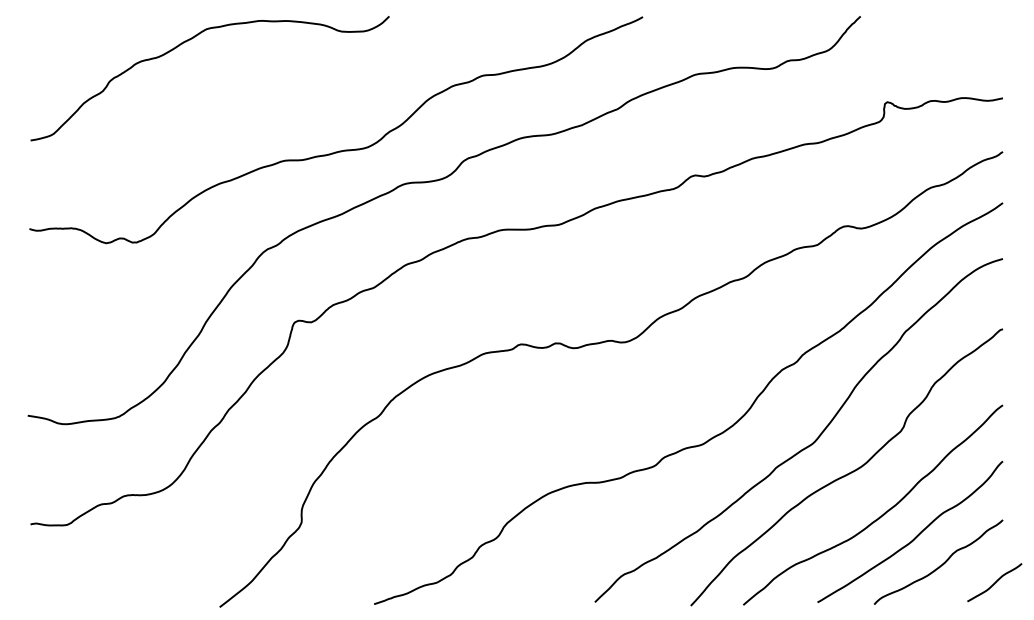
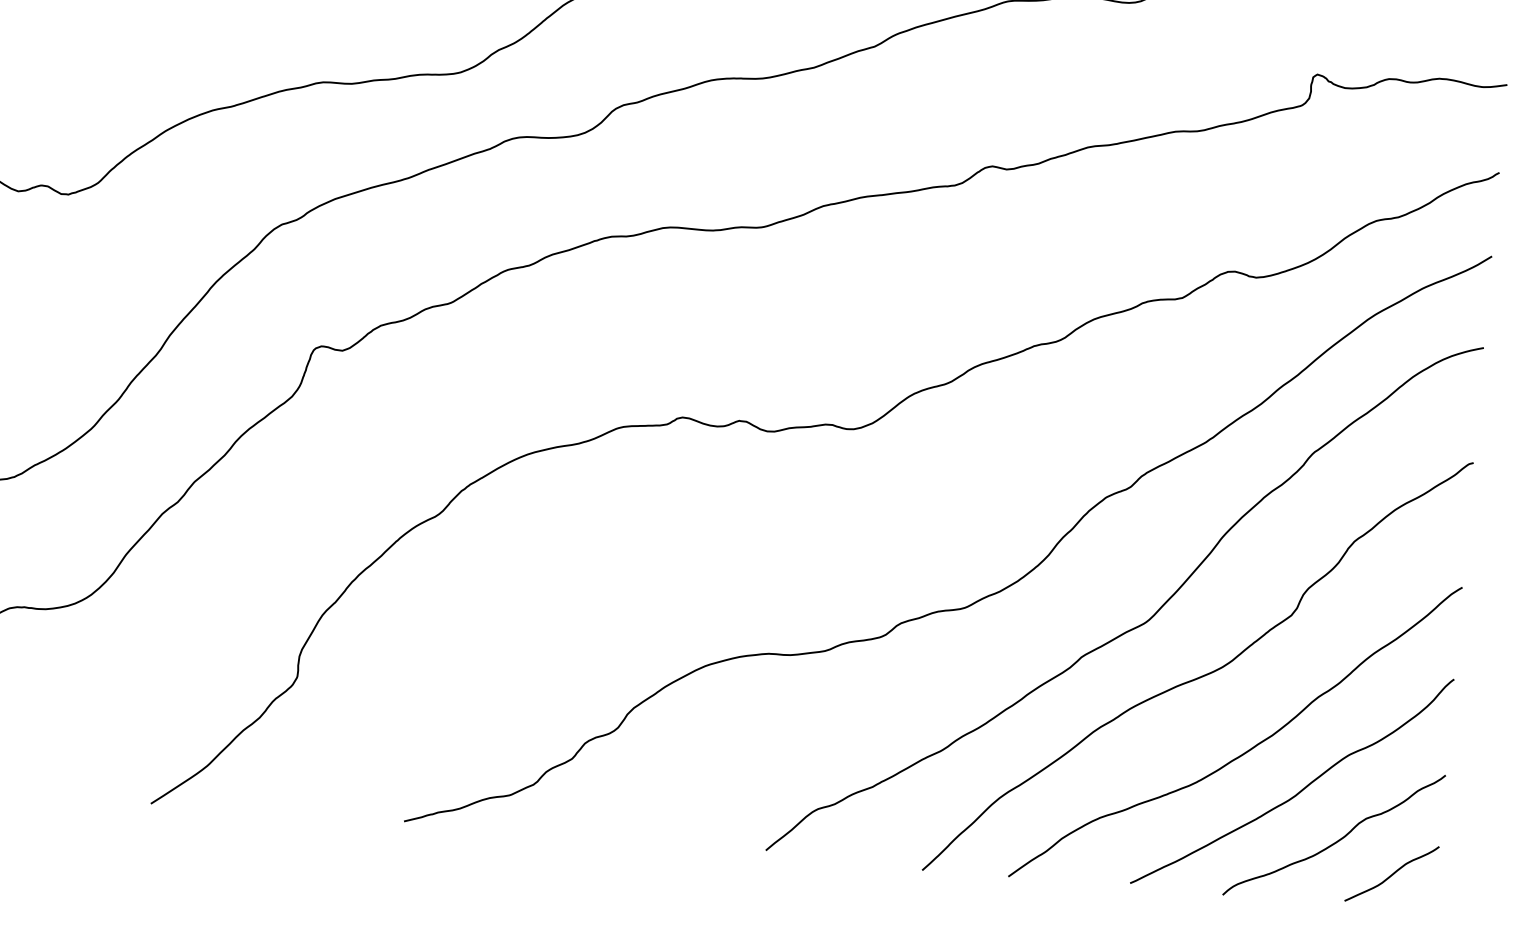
curve: (994, 582) -> (1391, 873), moved

